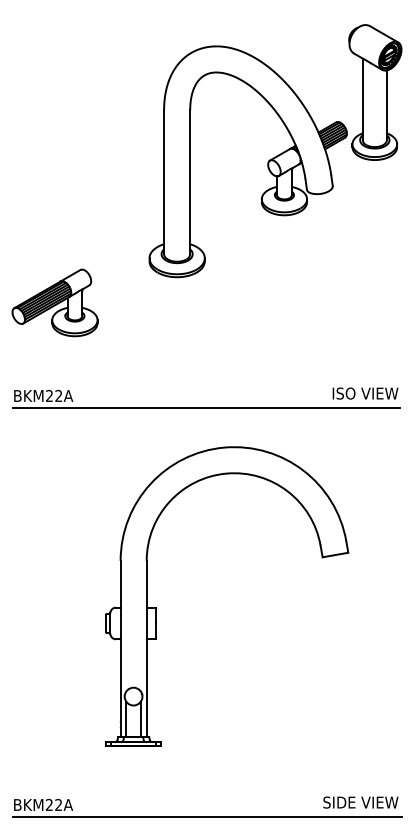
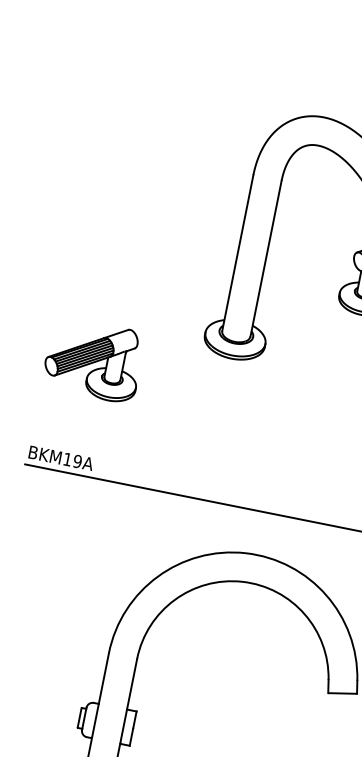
text: (54, 396) -> (72, 461), BKM22A -> BKM19A

